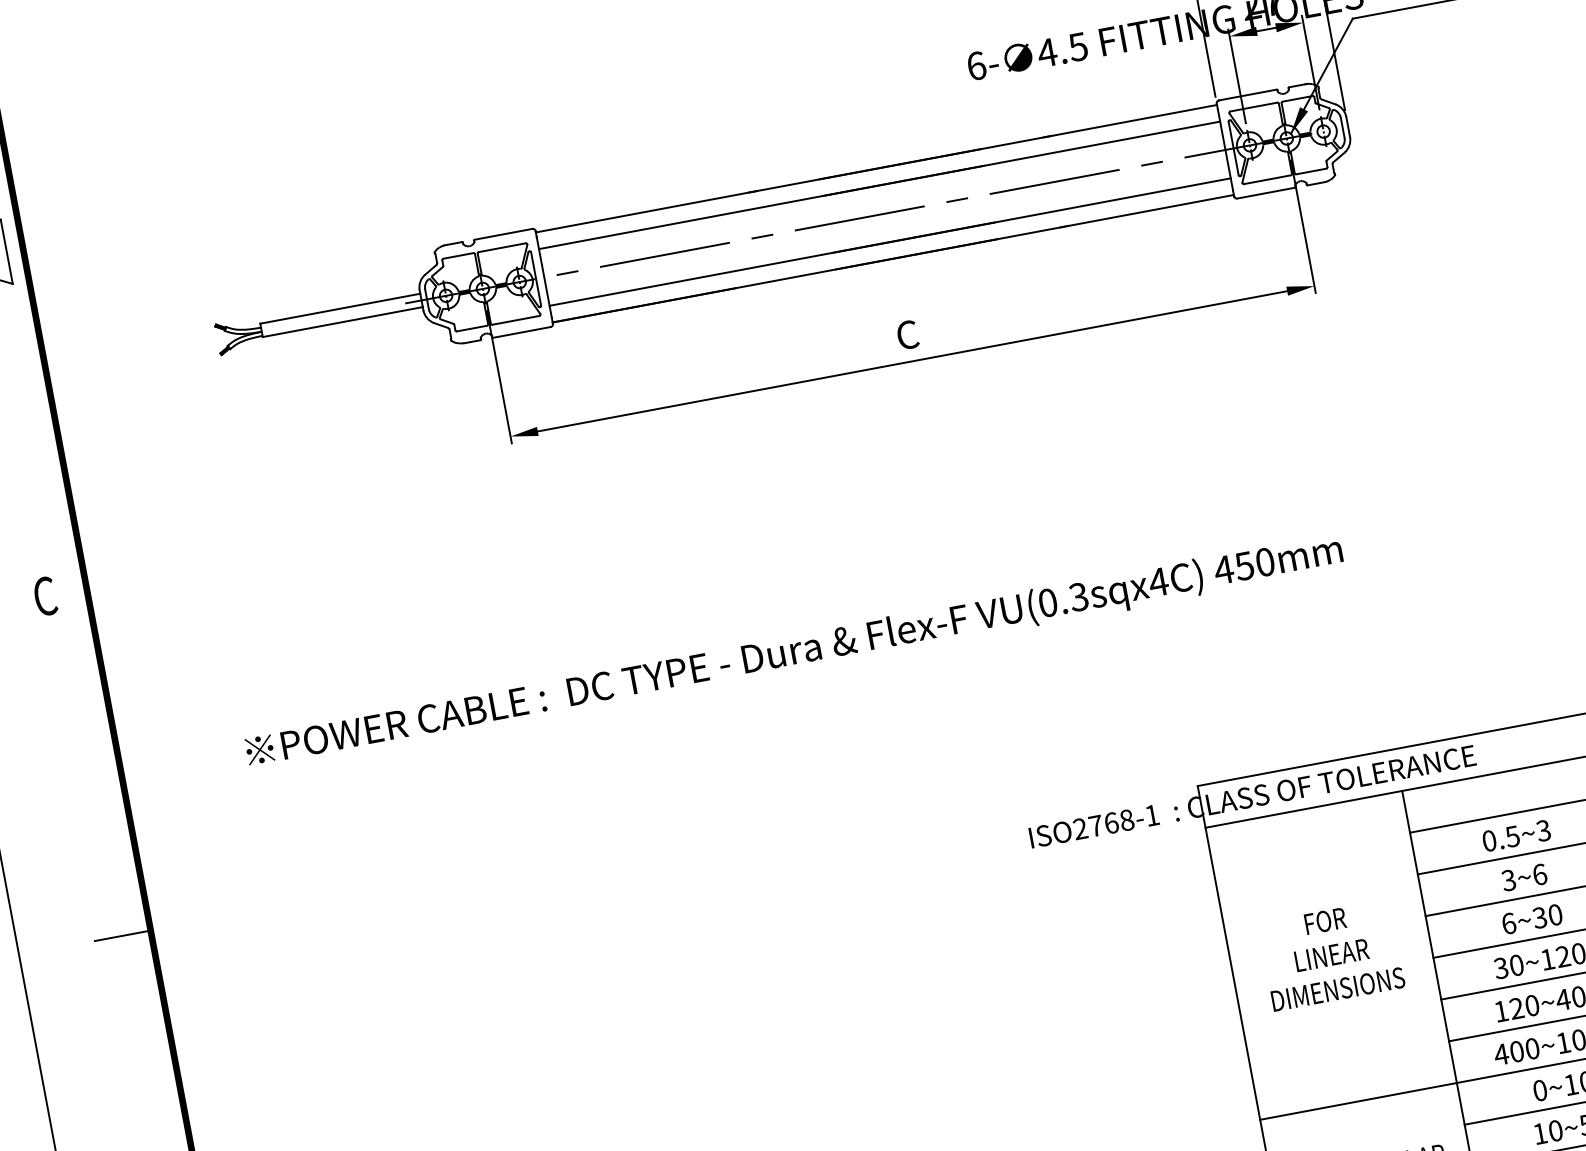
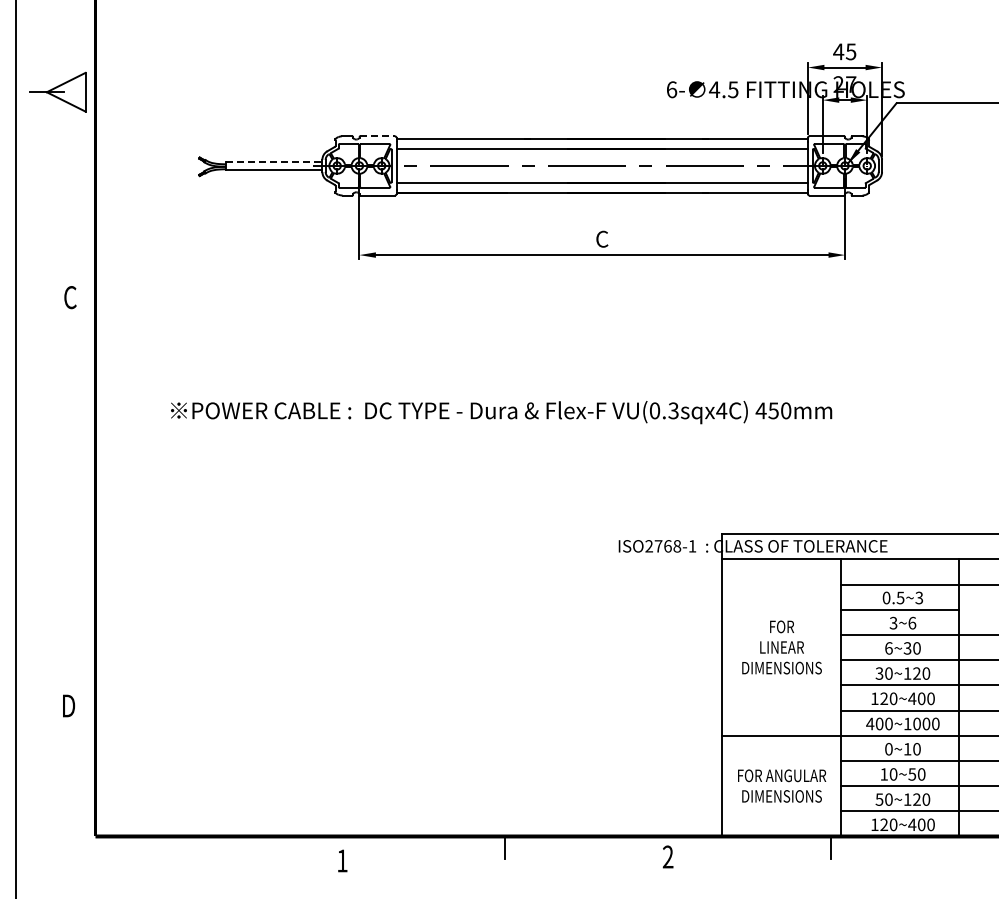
line: (503, 234) -> (377, 136), solid -> dashed
line: (340, 307) -> (274, 161), solid -> dashed
line: (122, 936) -> (78, 504), removed

